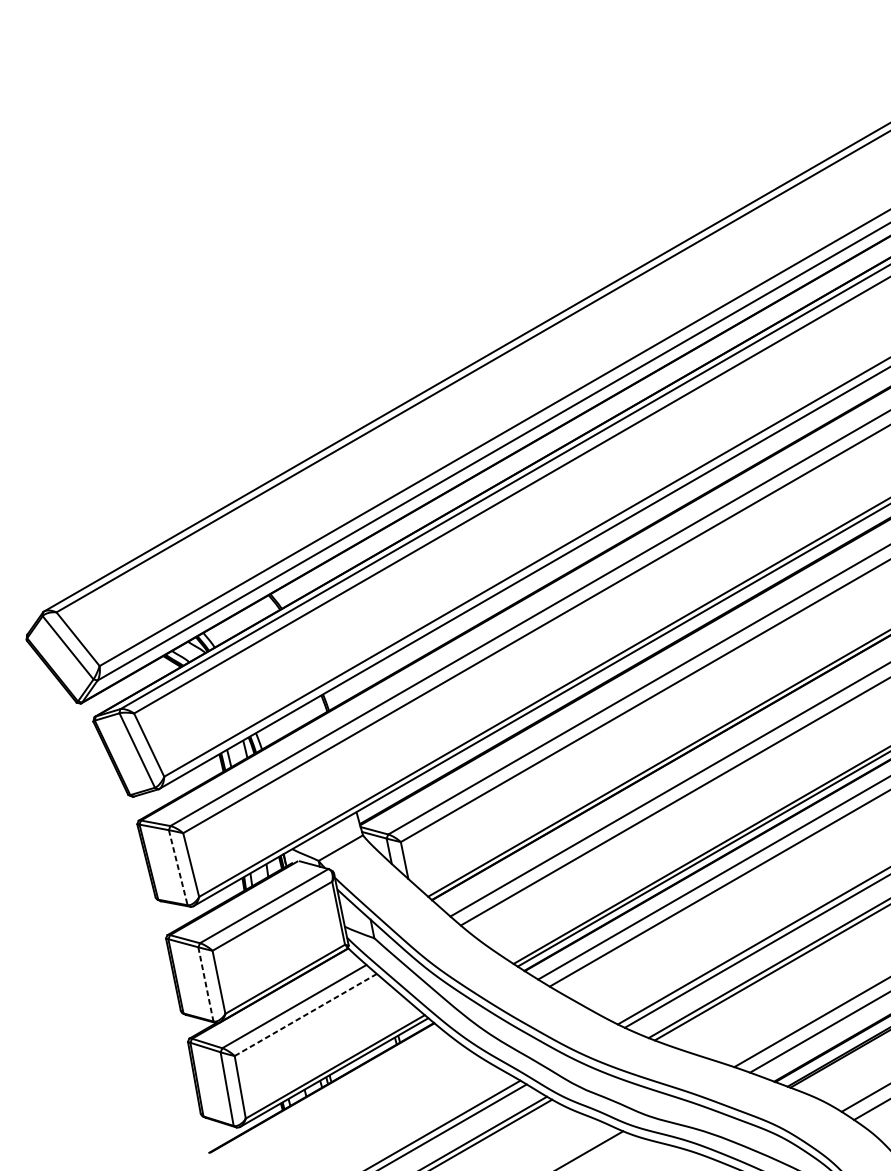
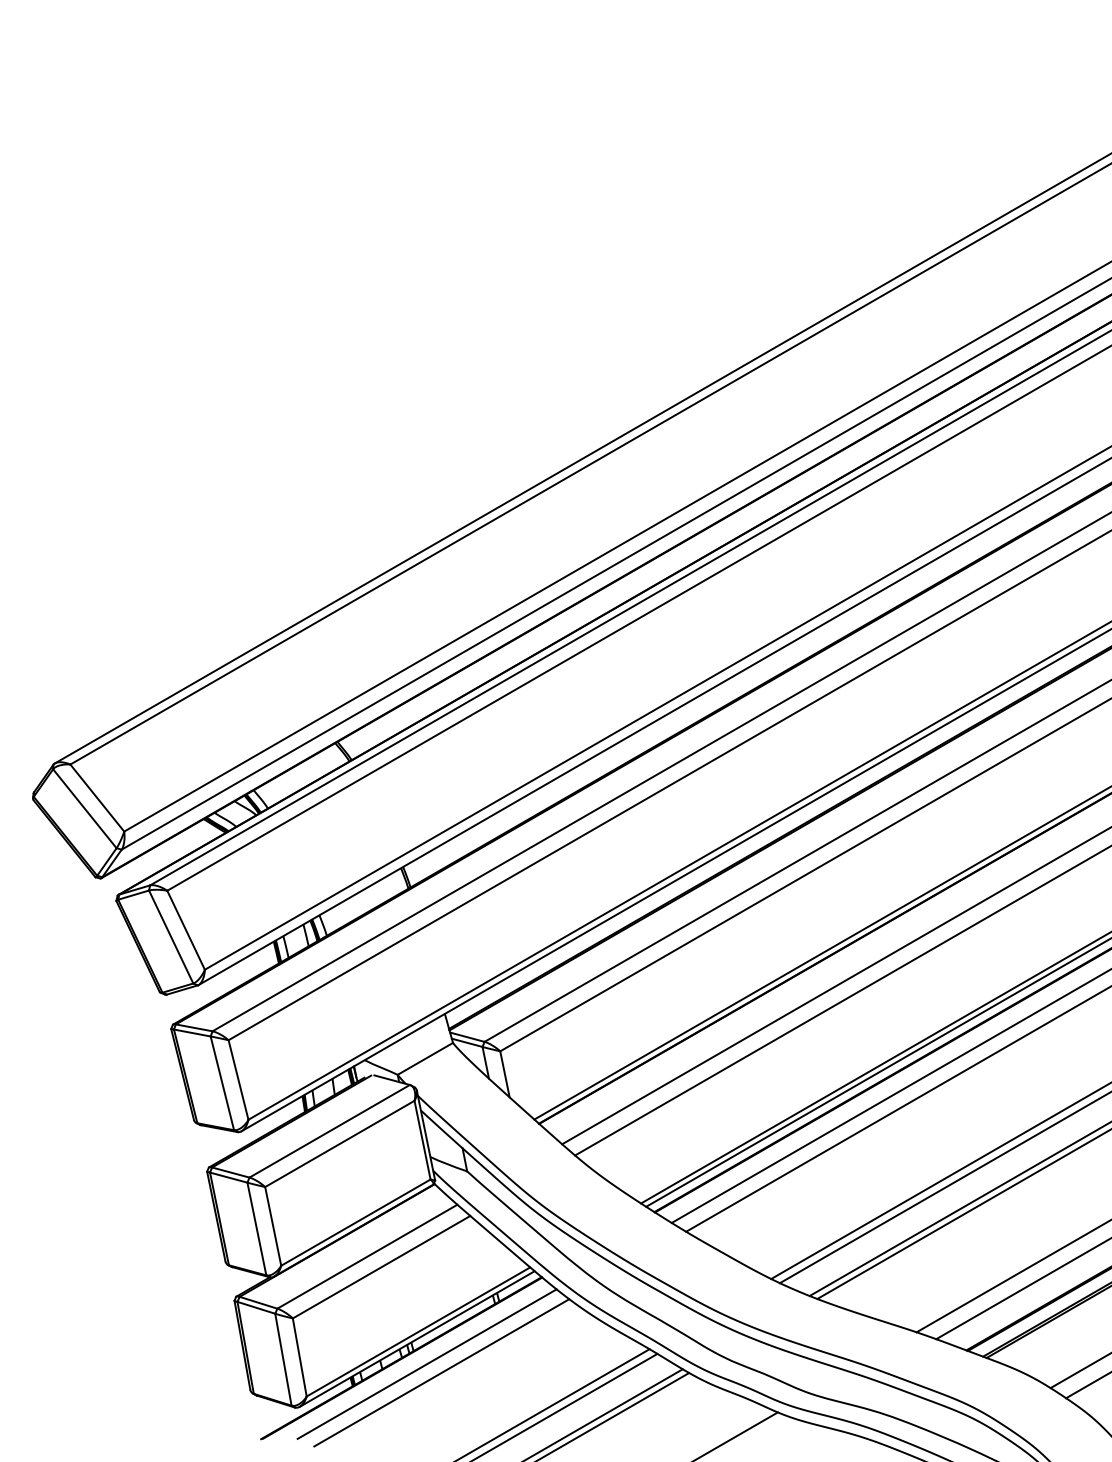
line: (178, 867) -> (222, 1083), dashed -> solid
line: (205, 984) -> (256, 1229), dashed -> solid
line: (305, 1015) -> (381, 1267), dashed -> solid
line: (341, 1092) -> (426, 1363), added
line: (353, 1099) -> (441, 1372), added

